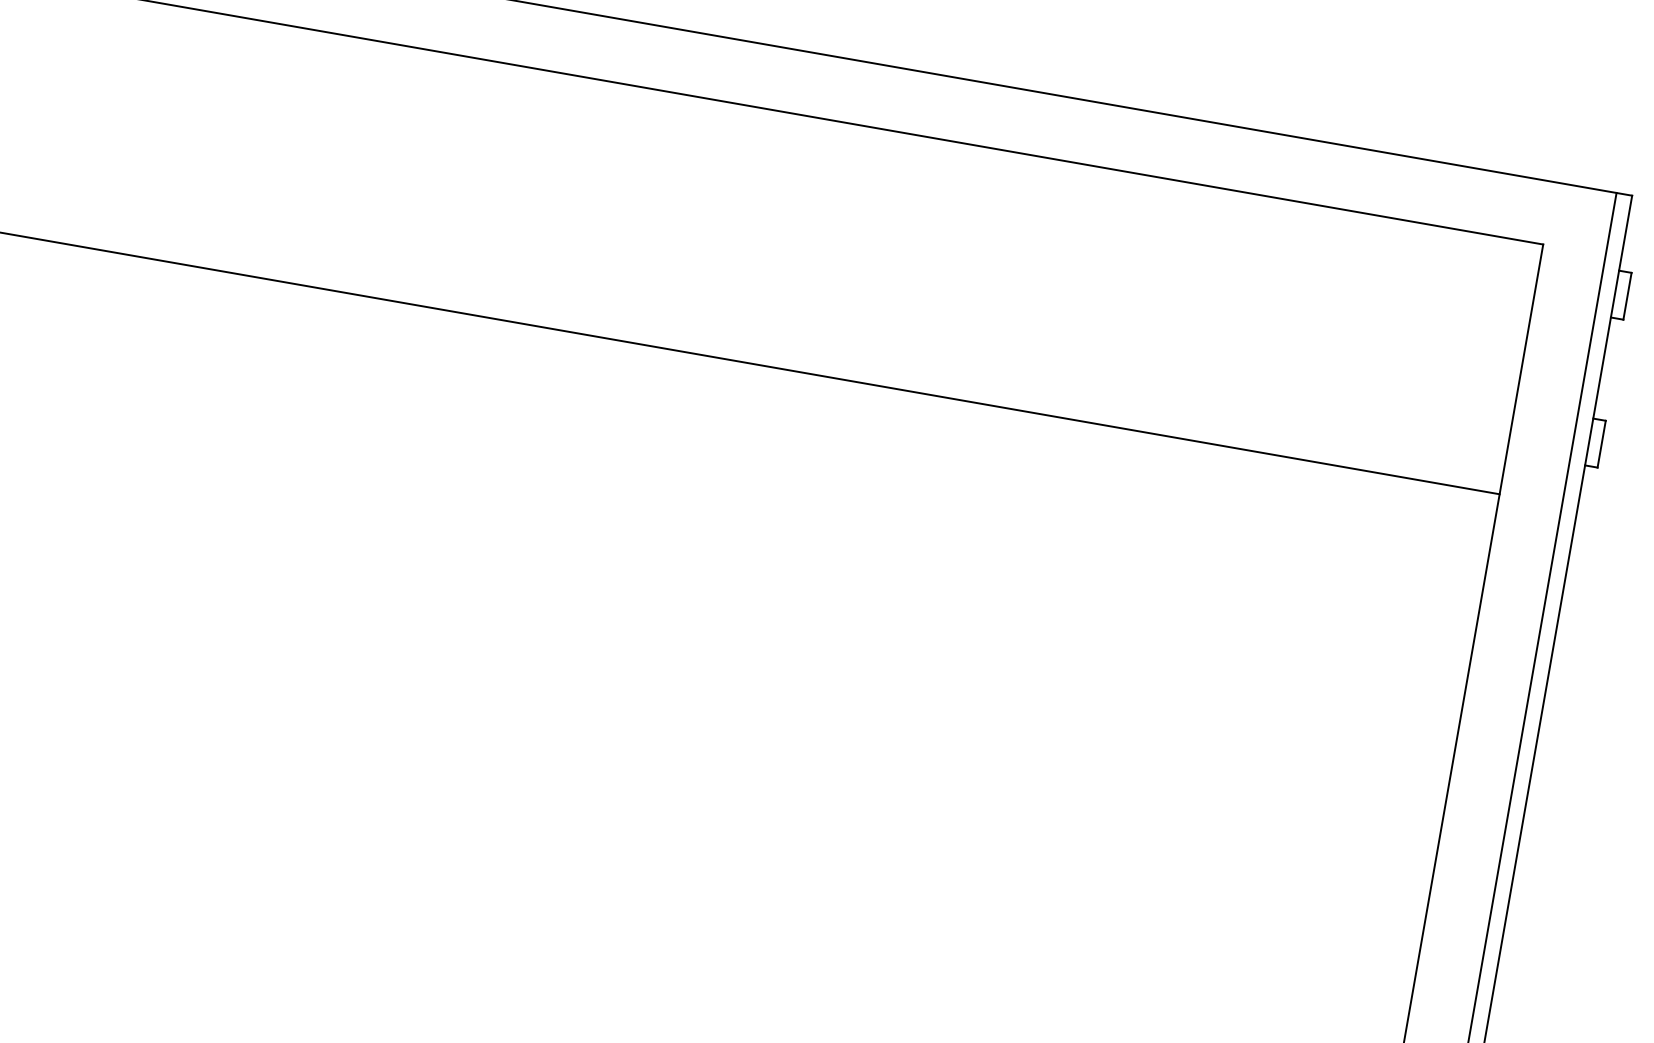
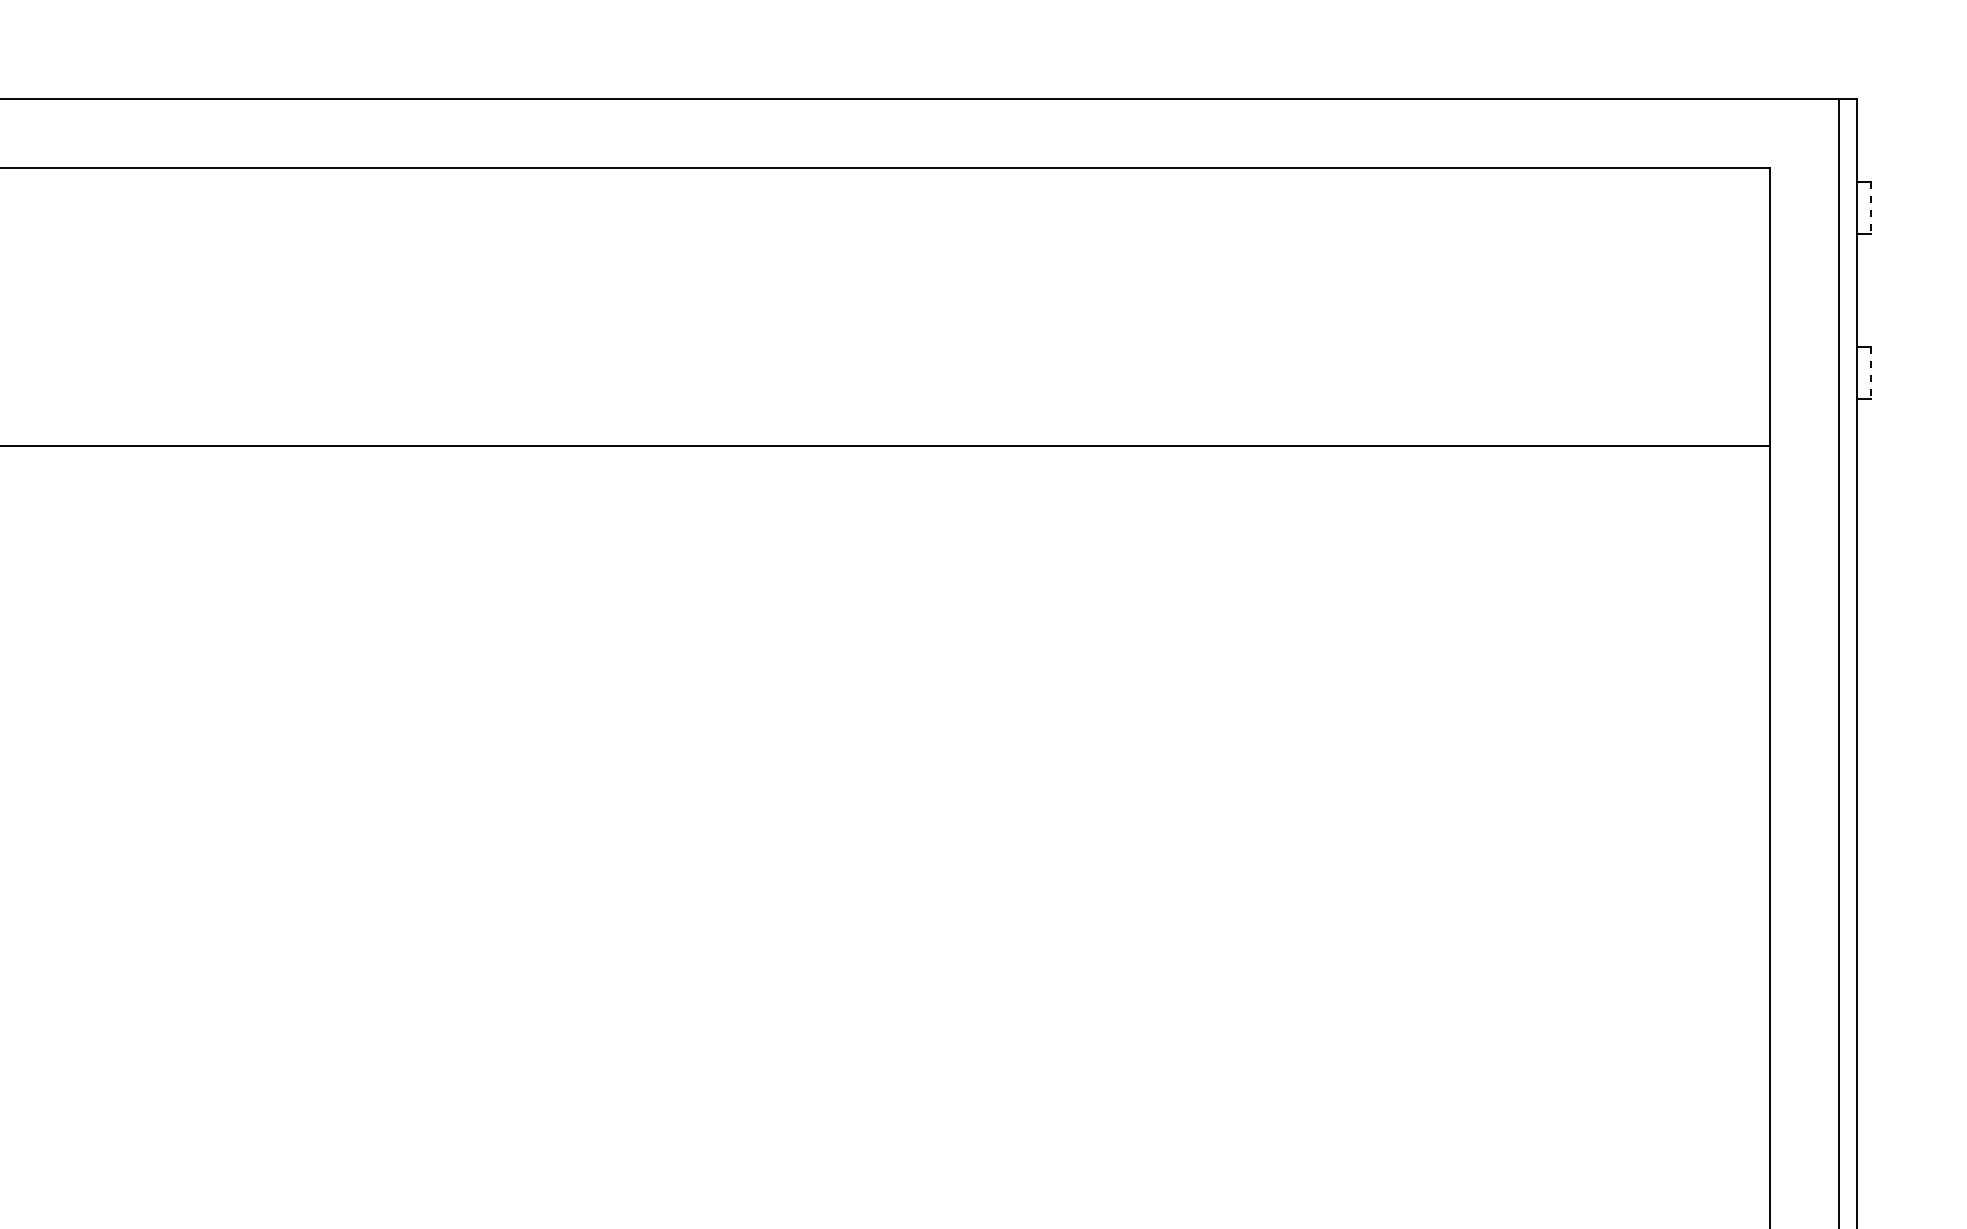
line: (1627, 296) -> (1870, 208), solid -> dashed
line: (1601, 444) -> (1870, 373), solid -> dashed

